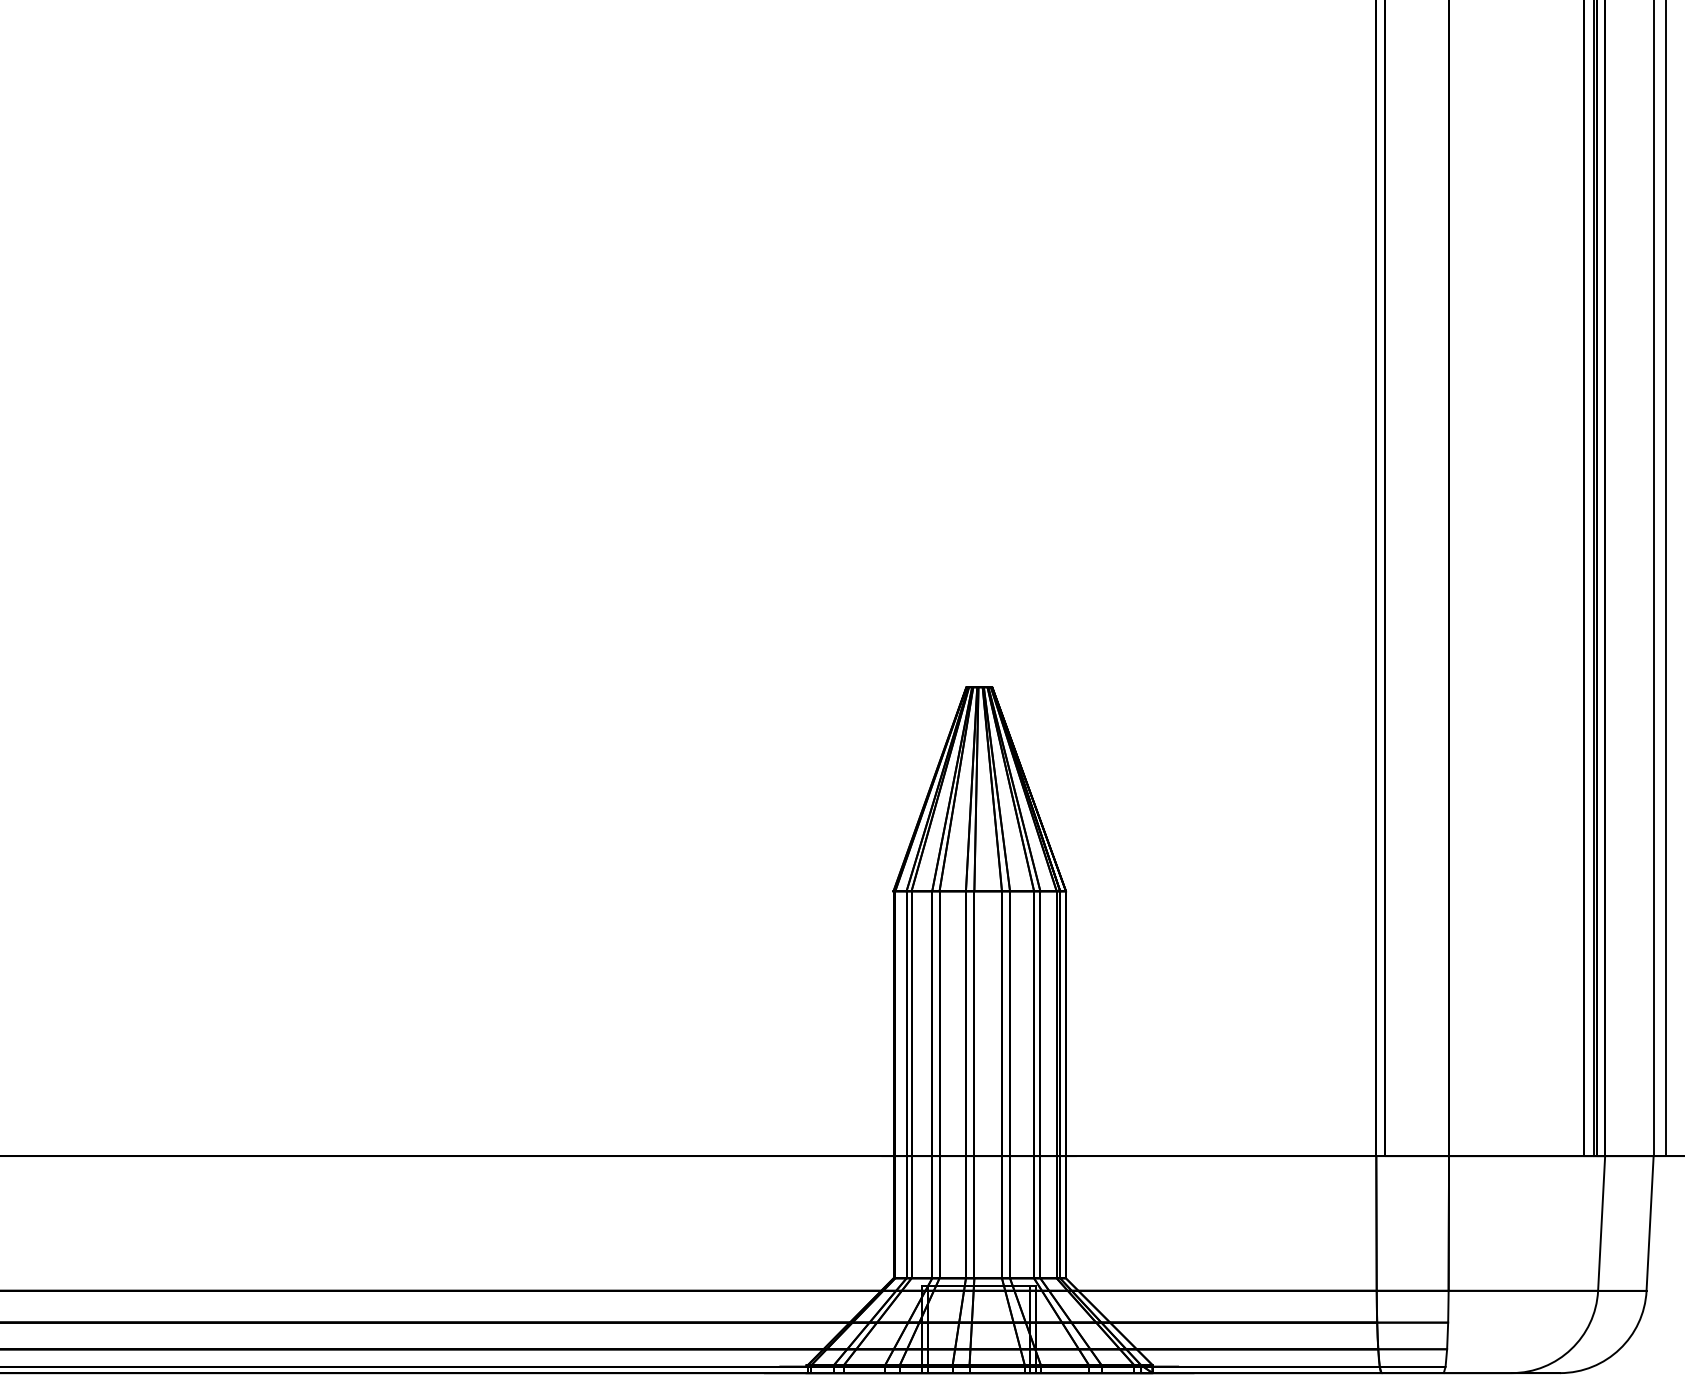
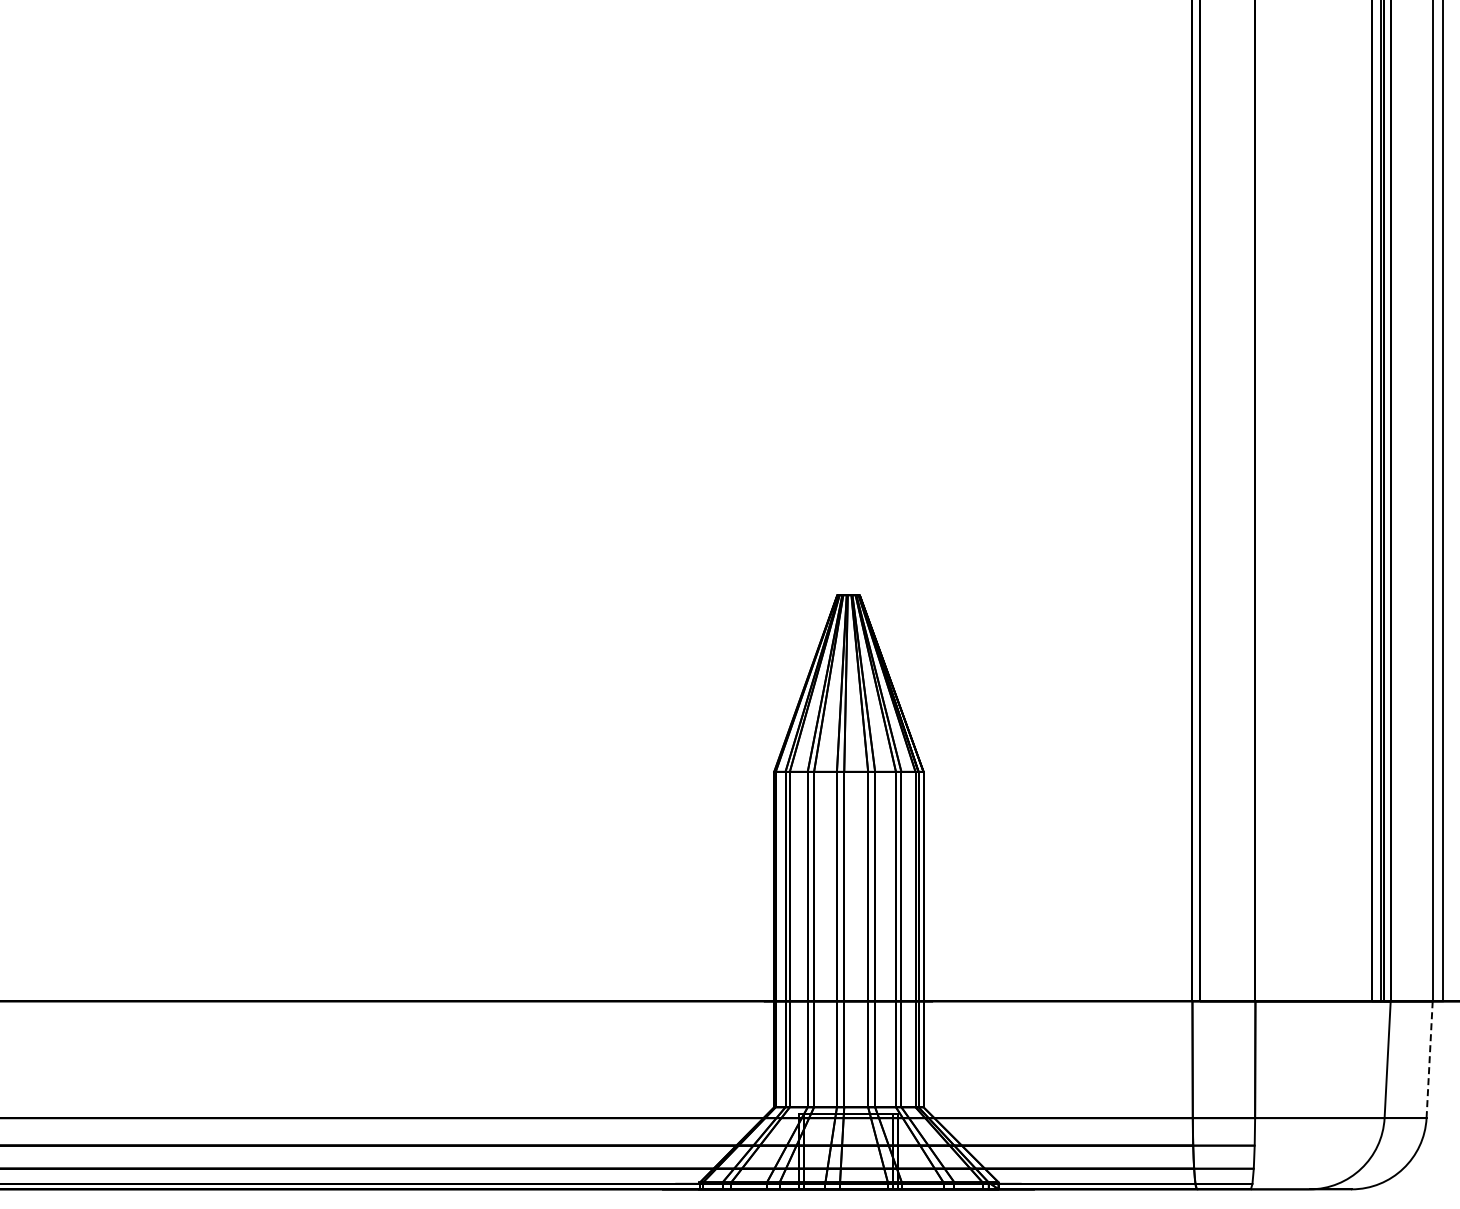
line: (1649, 1223) -> (1429, 1059), solid -> dashed

